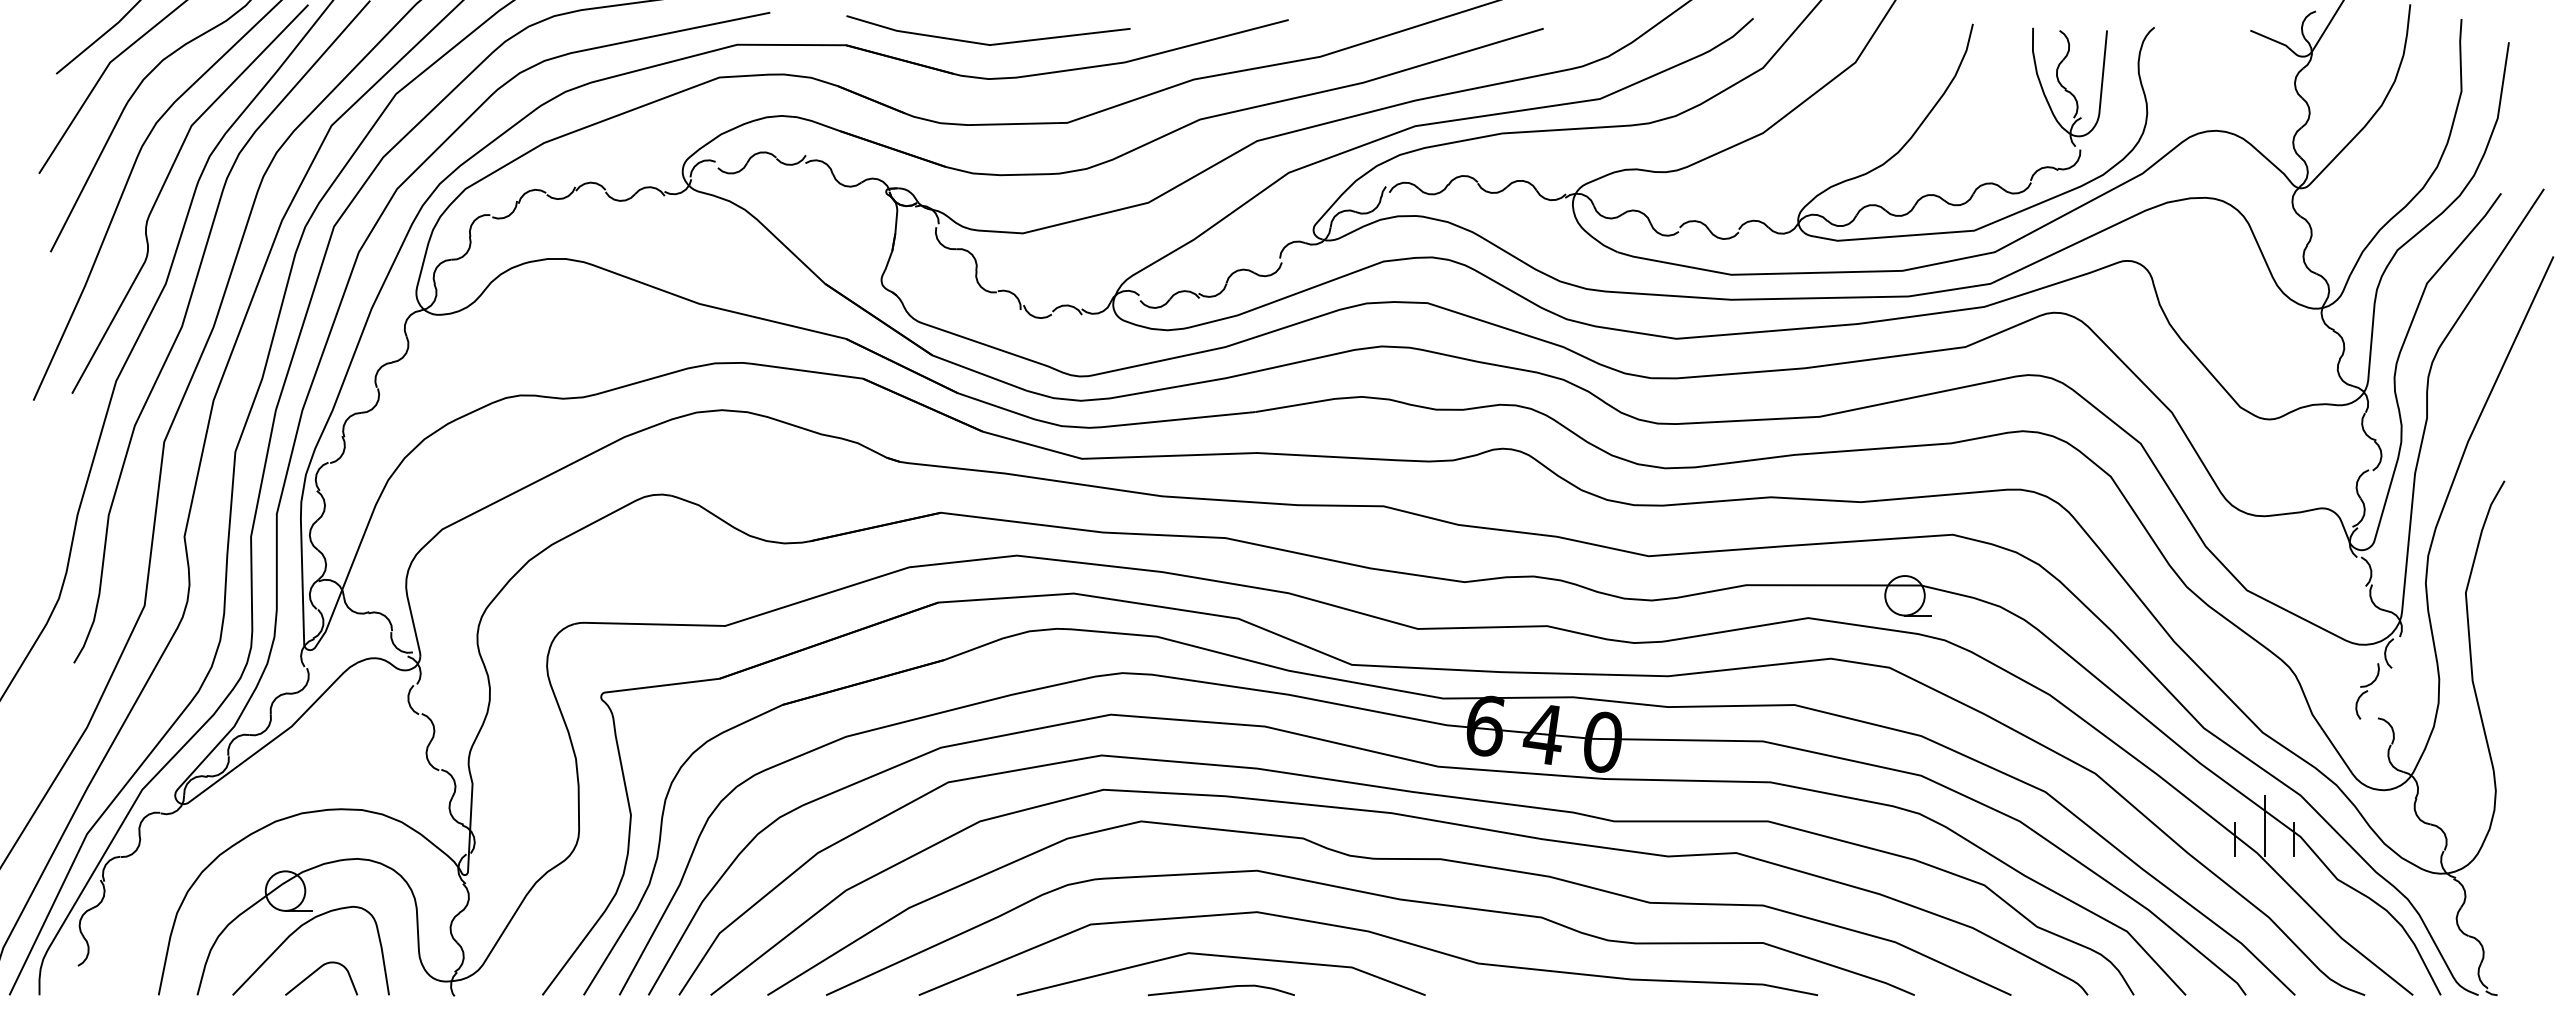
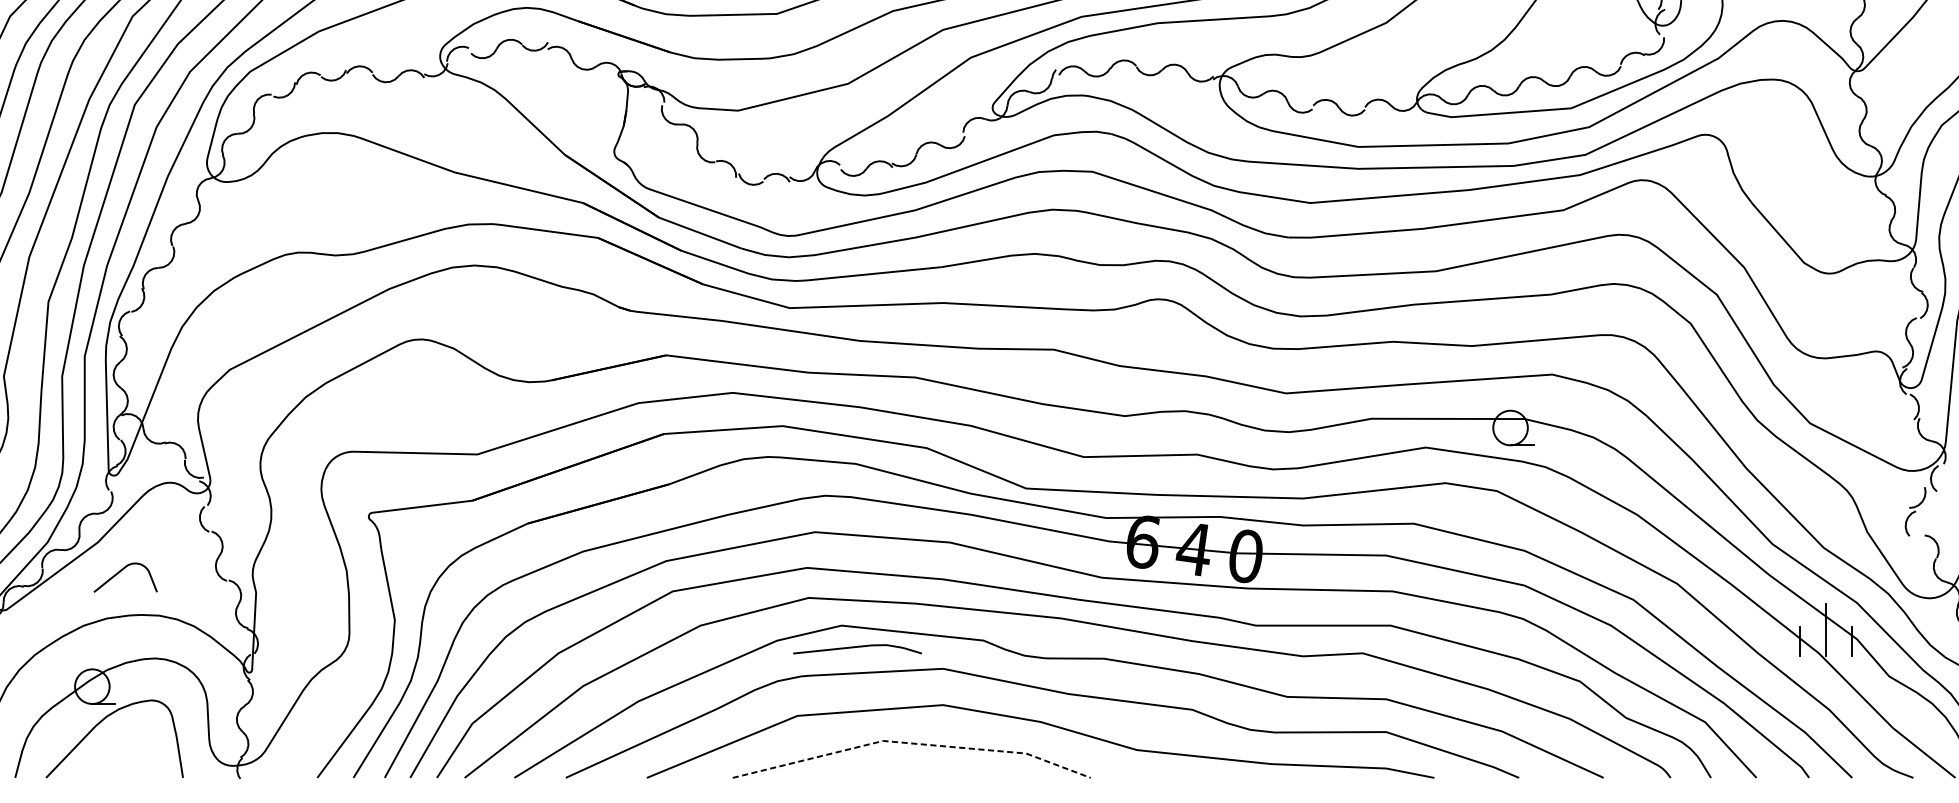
line: (1221, 956) -> (911, 743), solid -> dashed
curve: (315, 972) -> (120, 572), moved
curve: (1220, 988) -> (856, 647), moved

